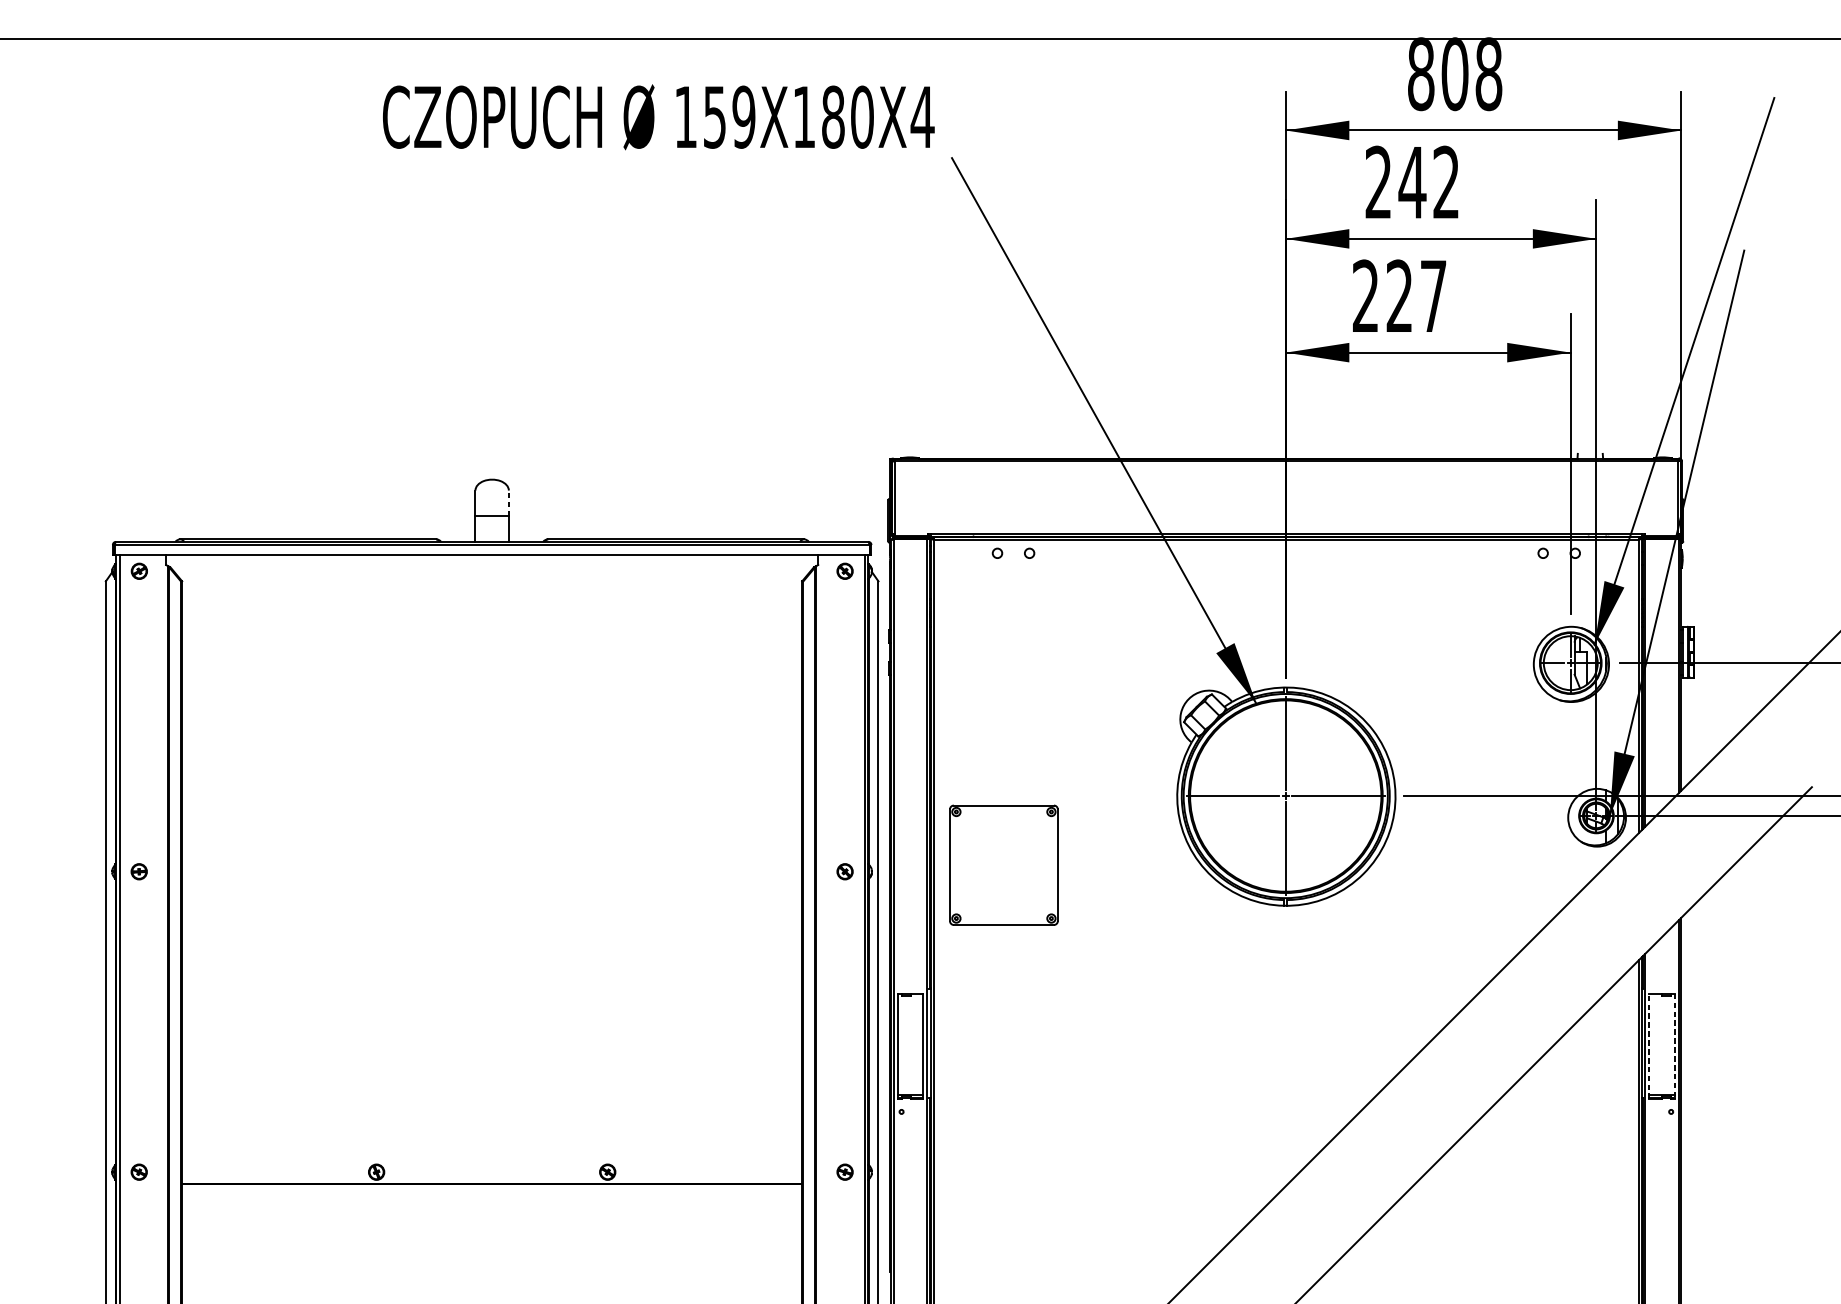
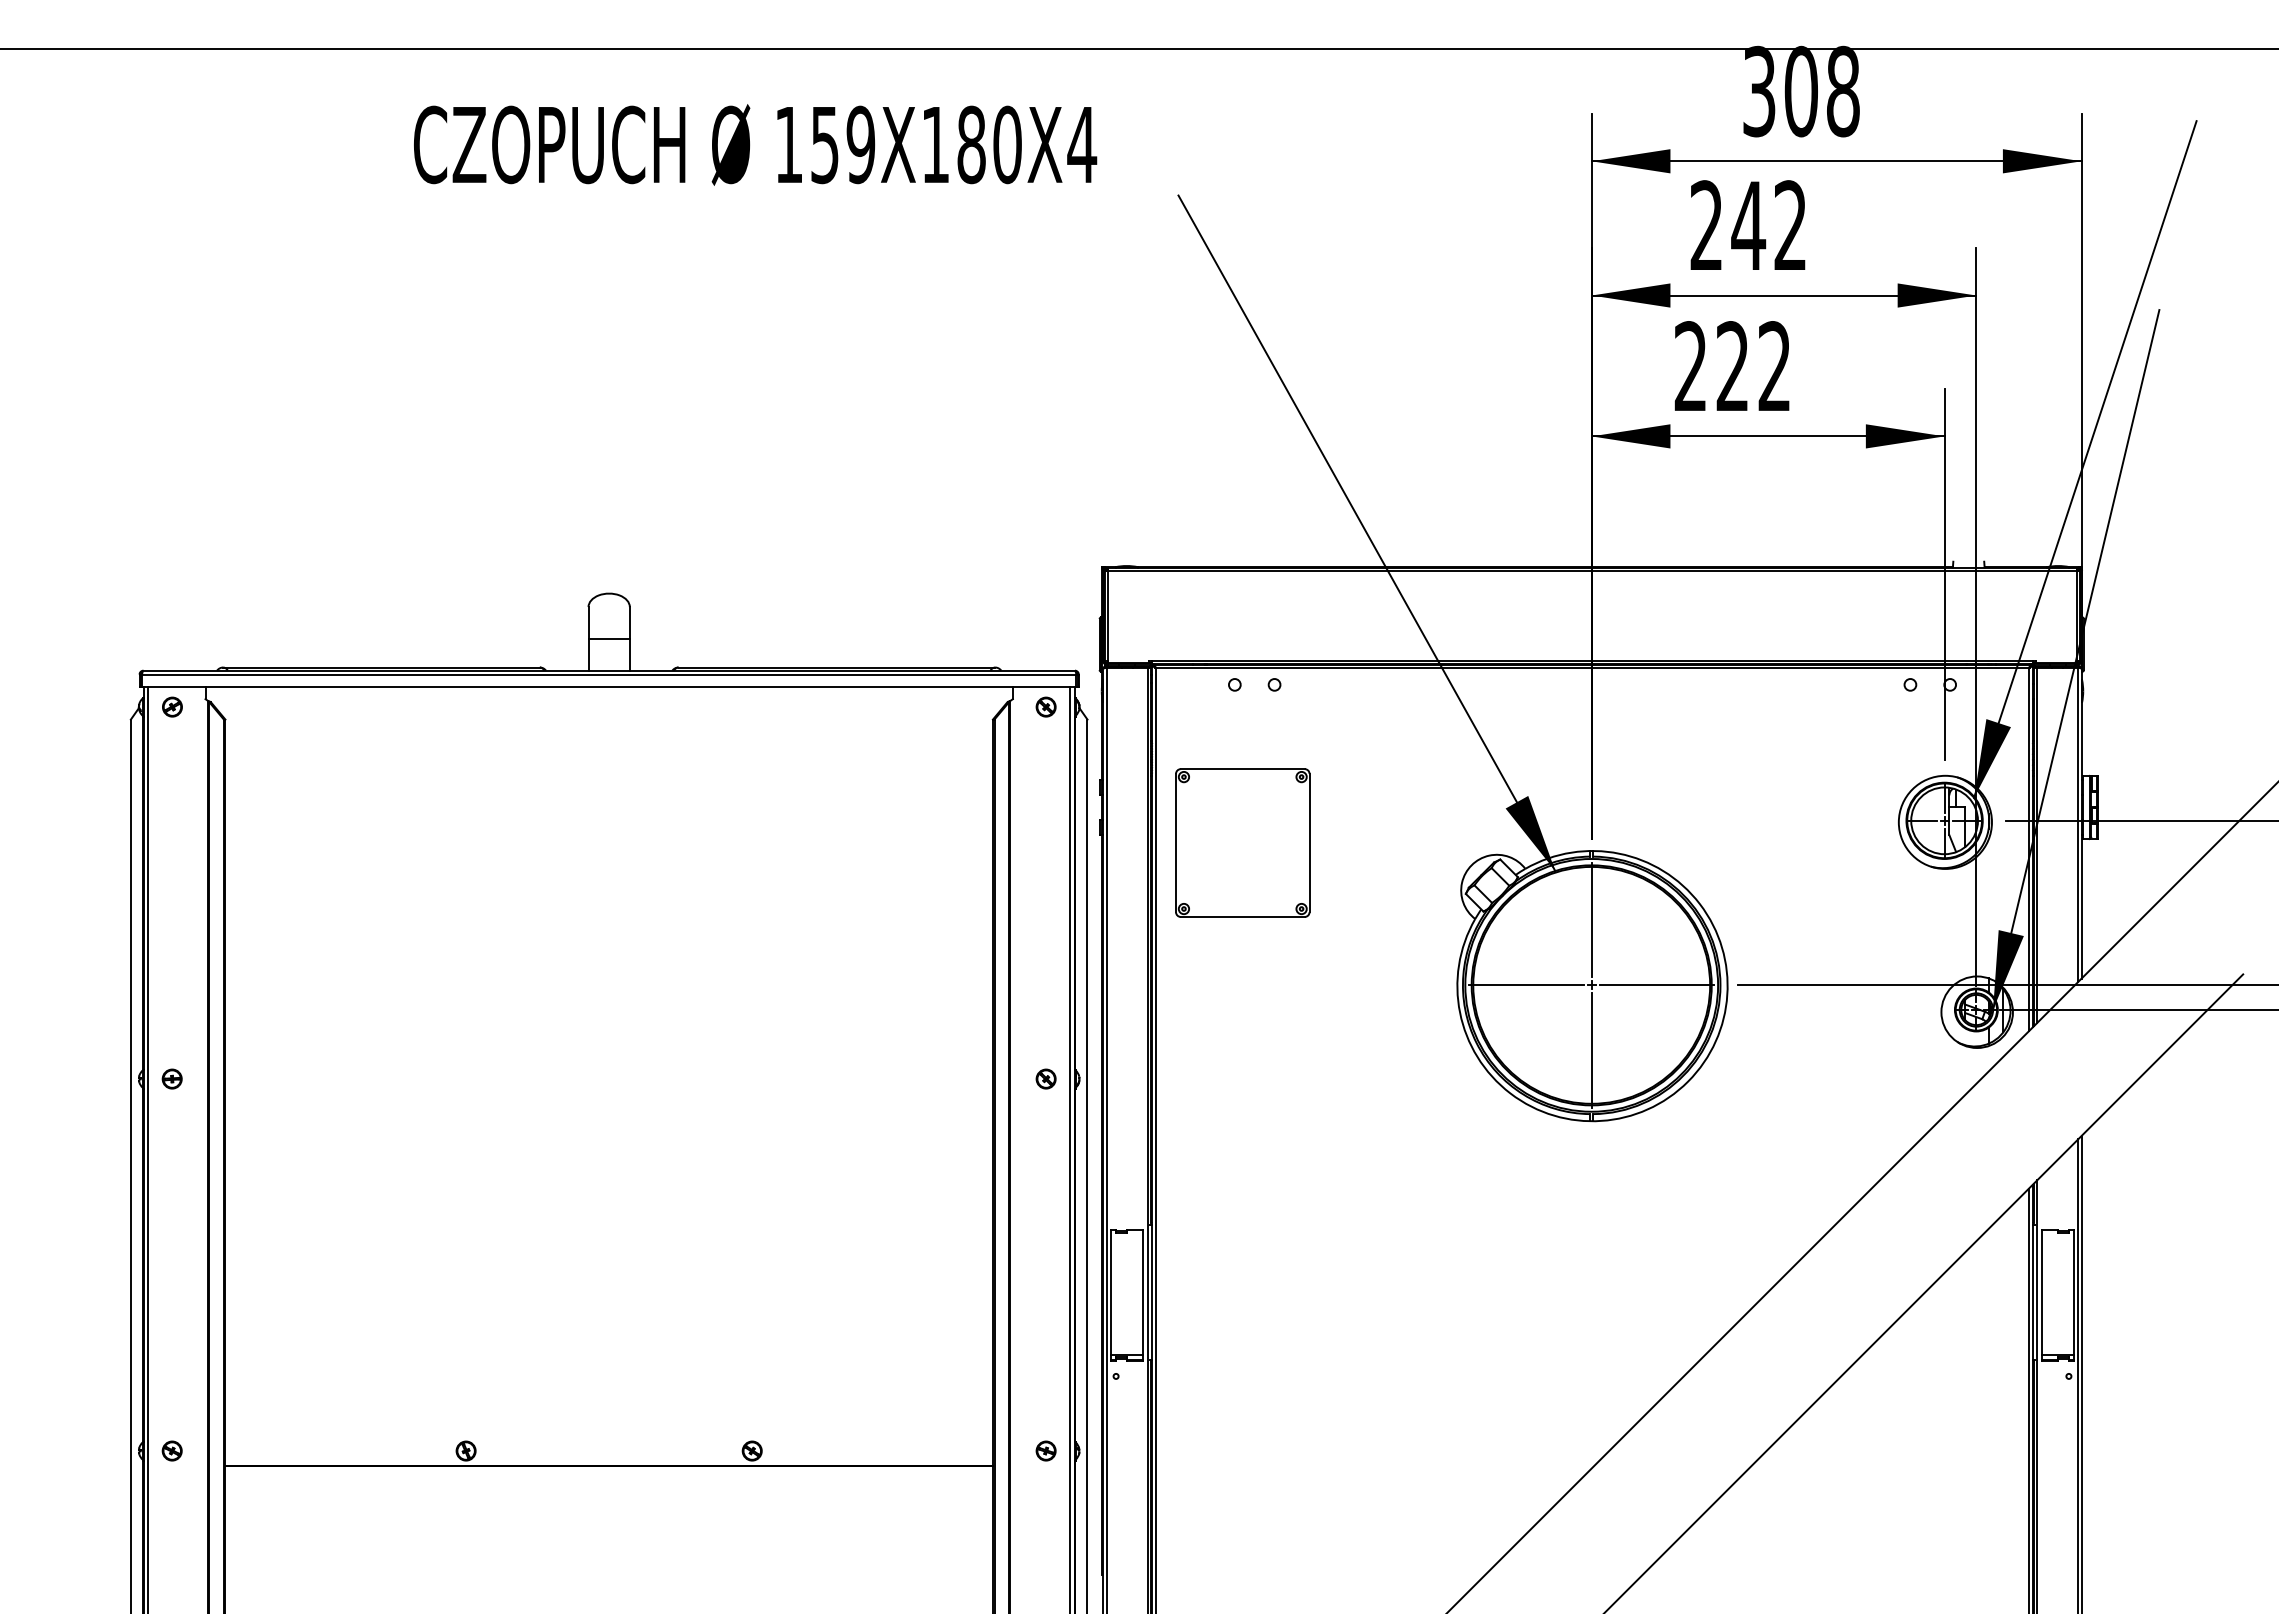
text: (1421, 74) -> (1759, 91), 808 -> 308
text: (658, 116) -> (755, 144), moved
text: (1433, 295) -> (1774, 365), 227 -> 222
line: (508, 503) -> (629, 623), dashed -> solid
part: (1003, 864) -> (1242, 842), moved
line: (1649, 1045) -> (2041, 1294), dashed -> solid
line: (1674, 1046) -> (2073, 1295), dashed -> solid

